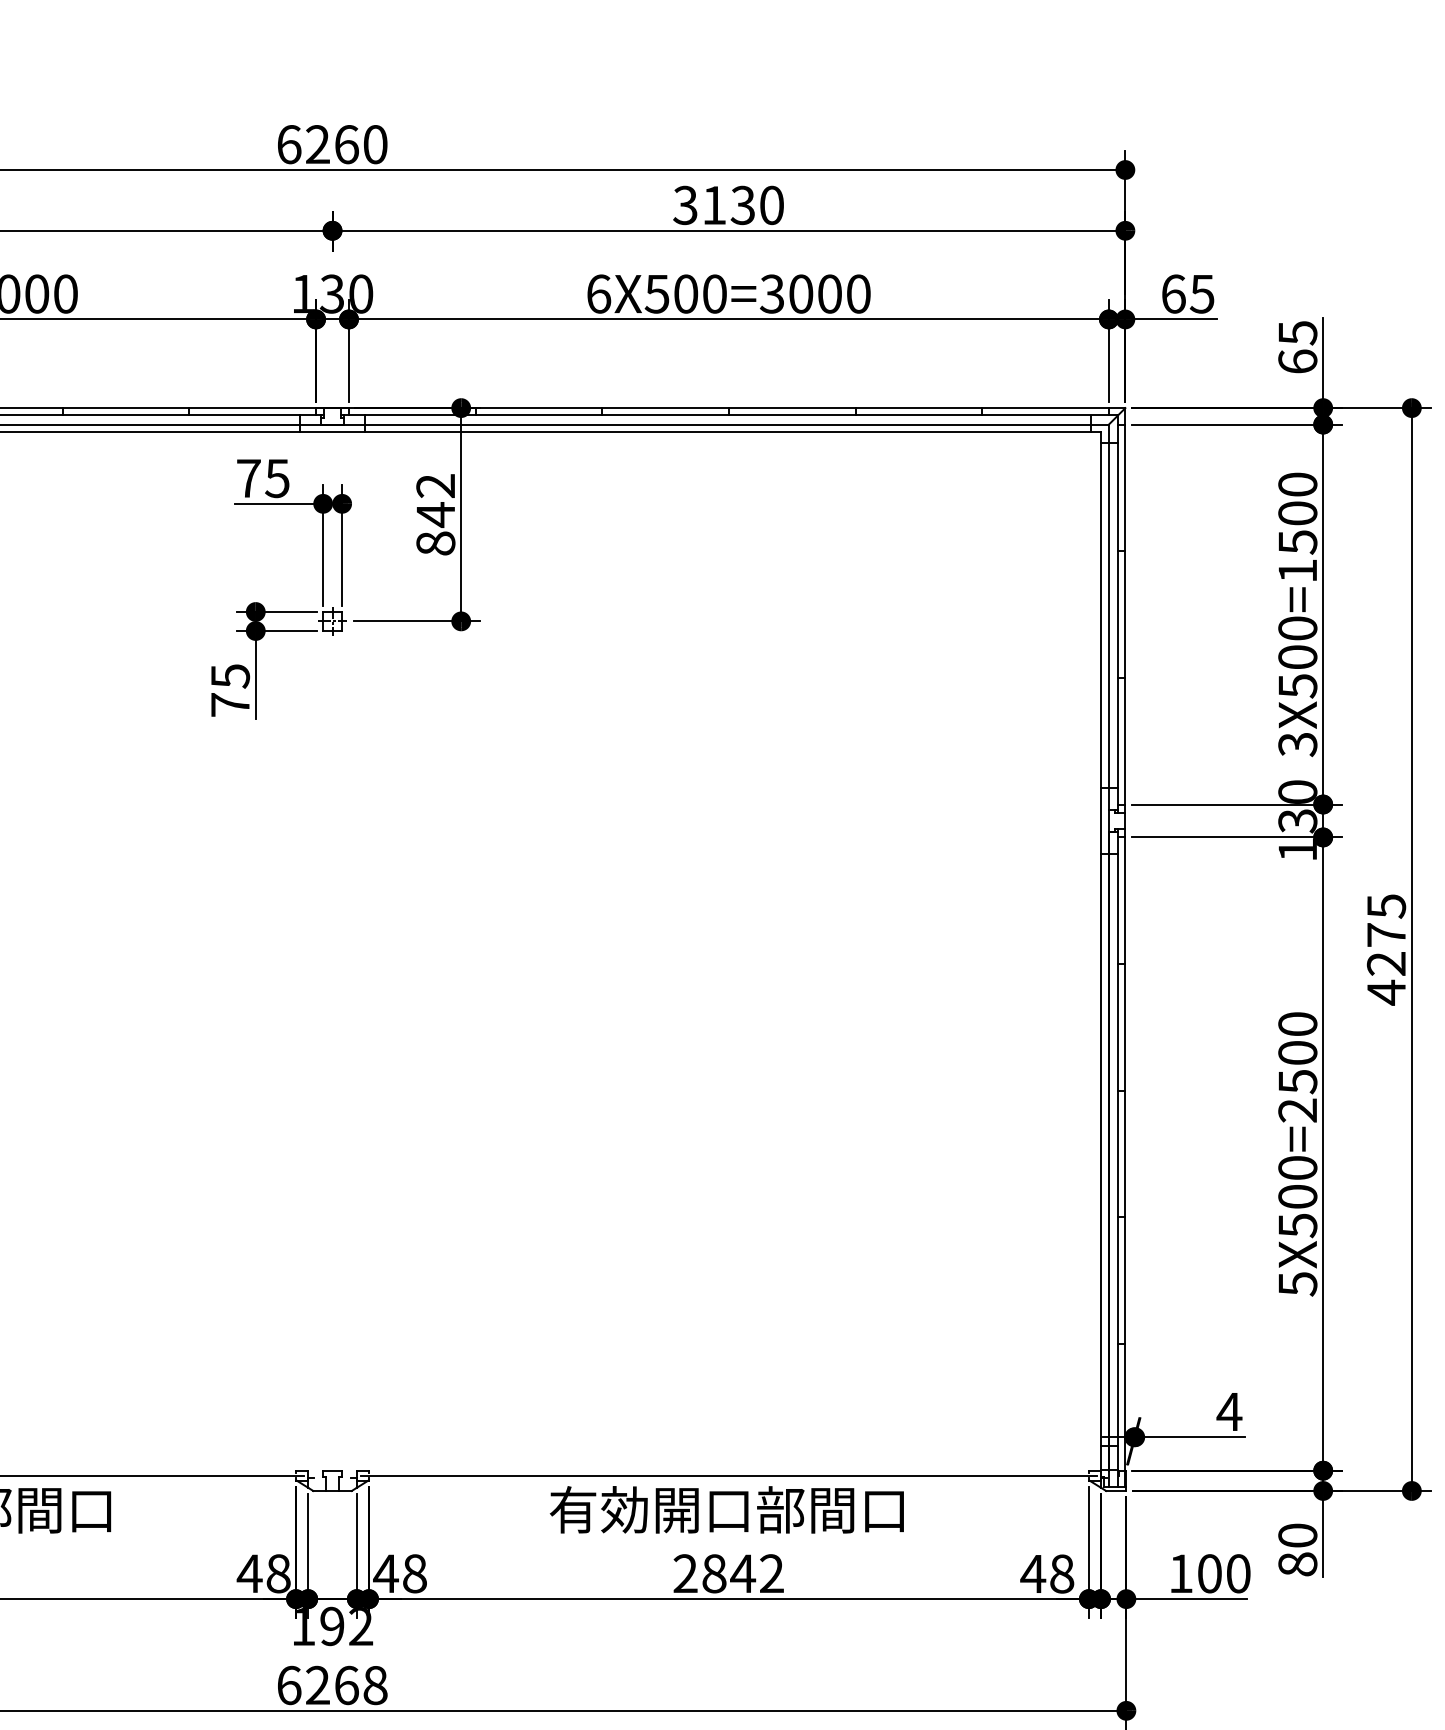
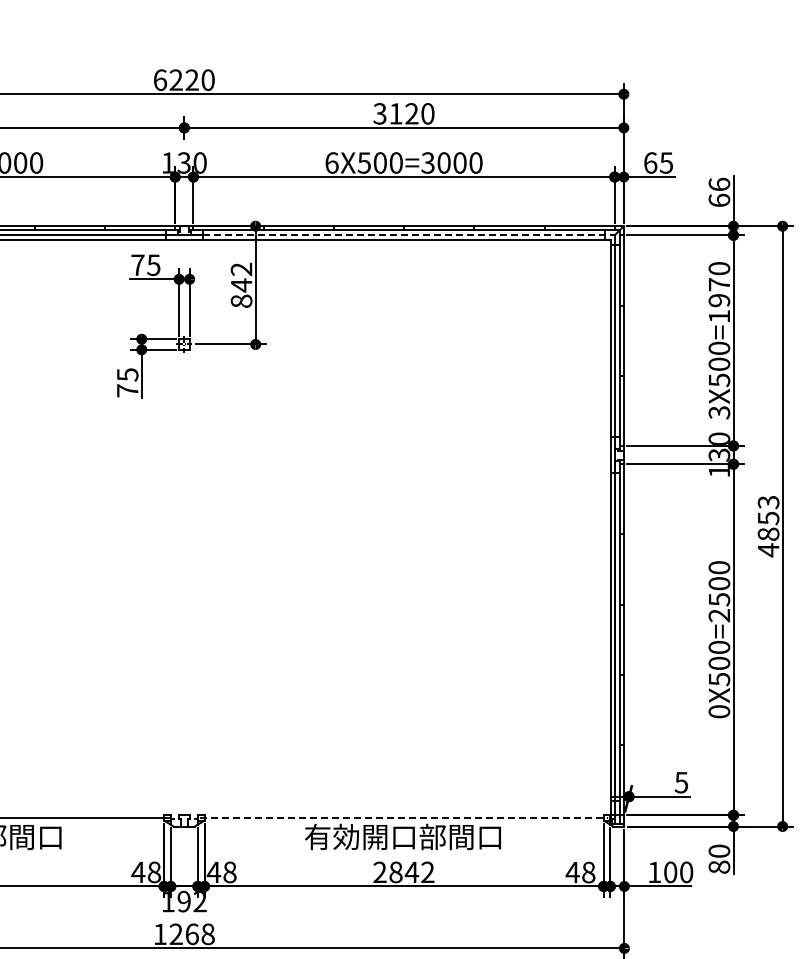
text: (345, 143) -> (191, 79), 6260 -> 6220
text: (742, 204) -> (411, 113), 3130 -> 3120
text: (1297, 332) -> (719, 184), 65 -> 66
line: (738, 424) -> (409, 235), solid -> dashed
text: (1297, 527) -> (719, 292), 3X500=1500 -> 3X500=1970
text: (1386, 935) -> (768, 518), 4275 -> 4853
text: (1297, 1283) -> (719, 711), 5X500=2500 -> 0X500=2500
text: (1229, 1411) -> (681, 782), 4 -> 5
line: (729, 1476) -> (404, 818), solid -> dashed
text: (289, 1685) -> (160, 934), 6268 -> 1268

